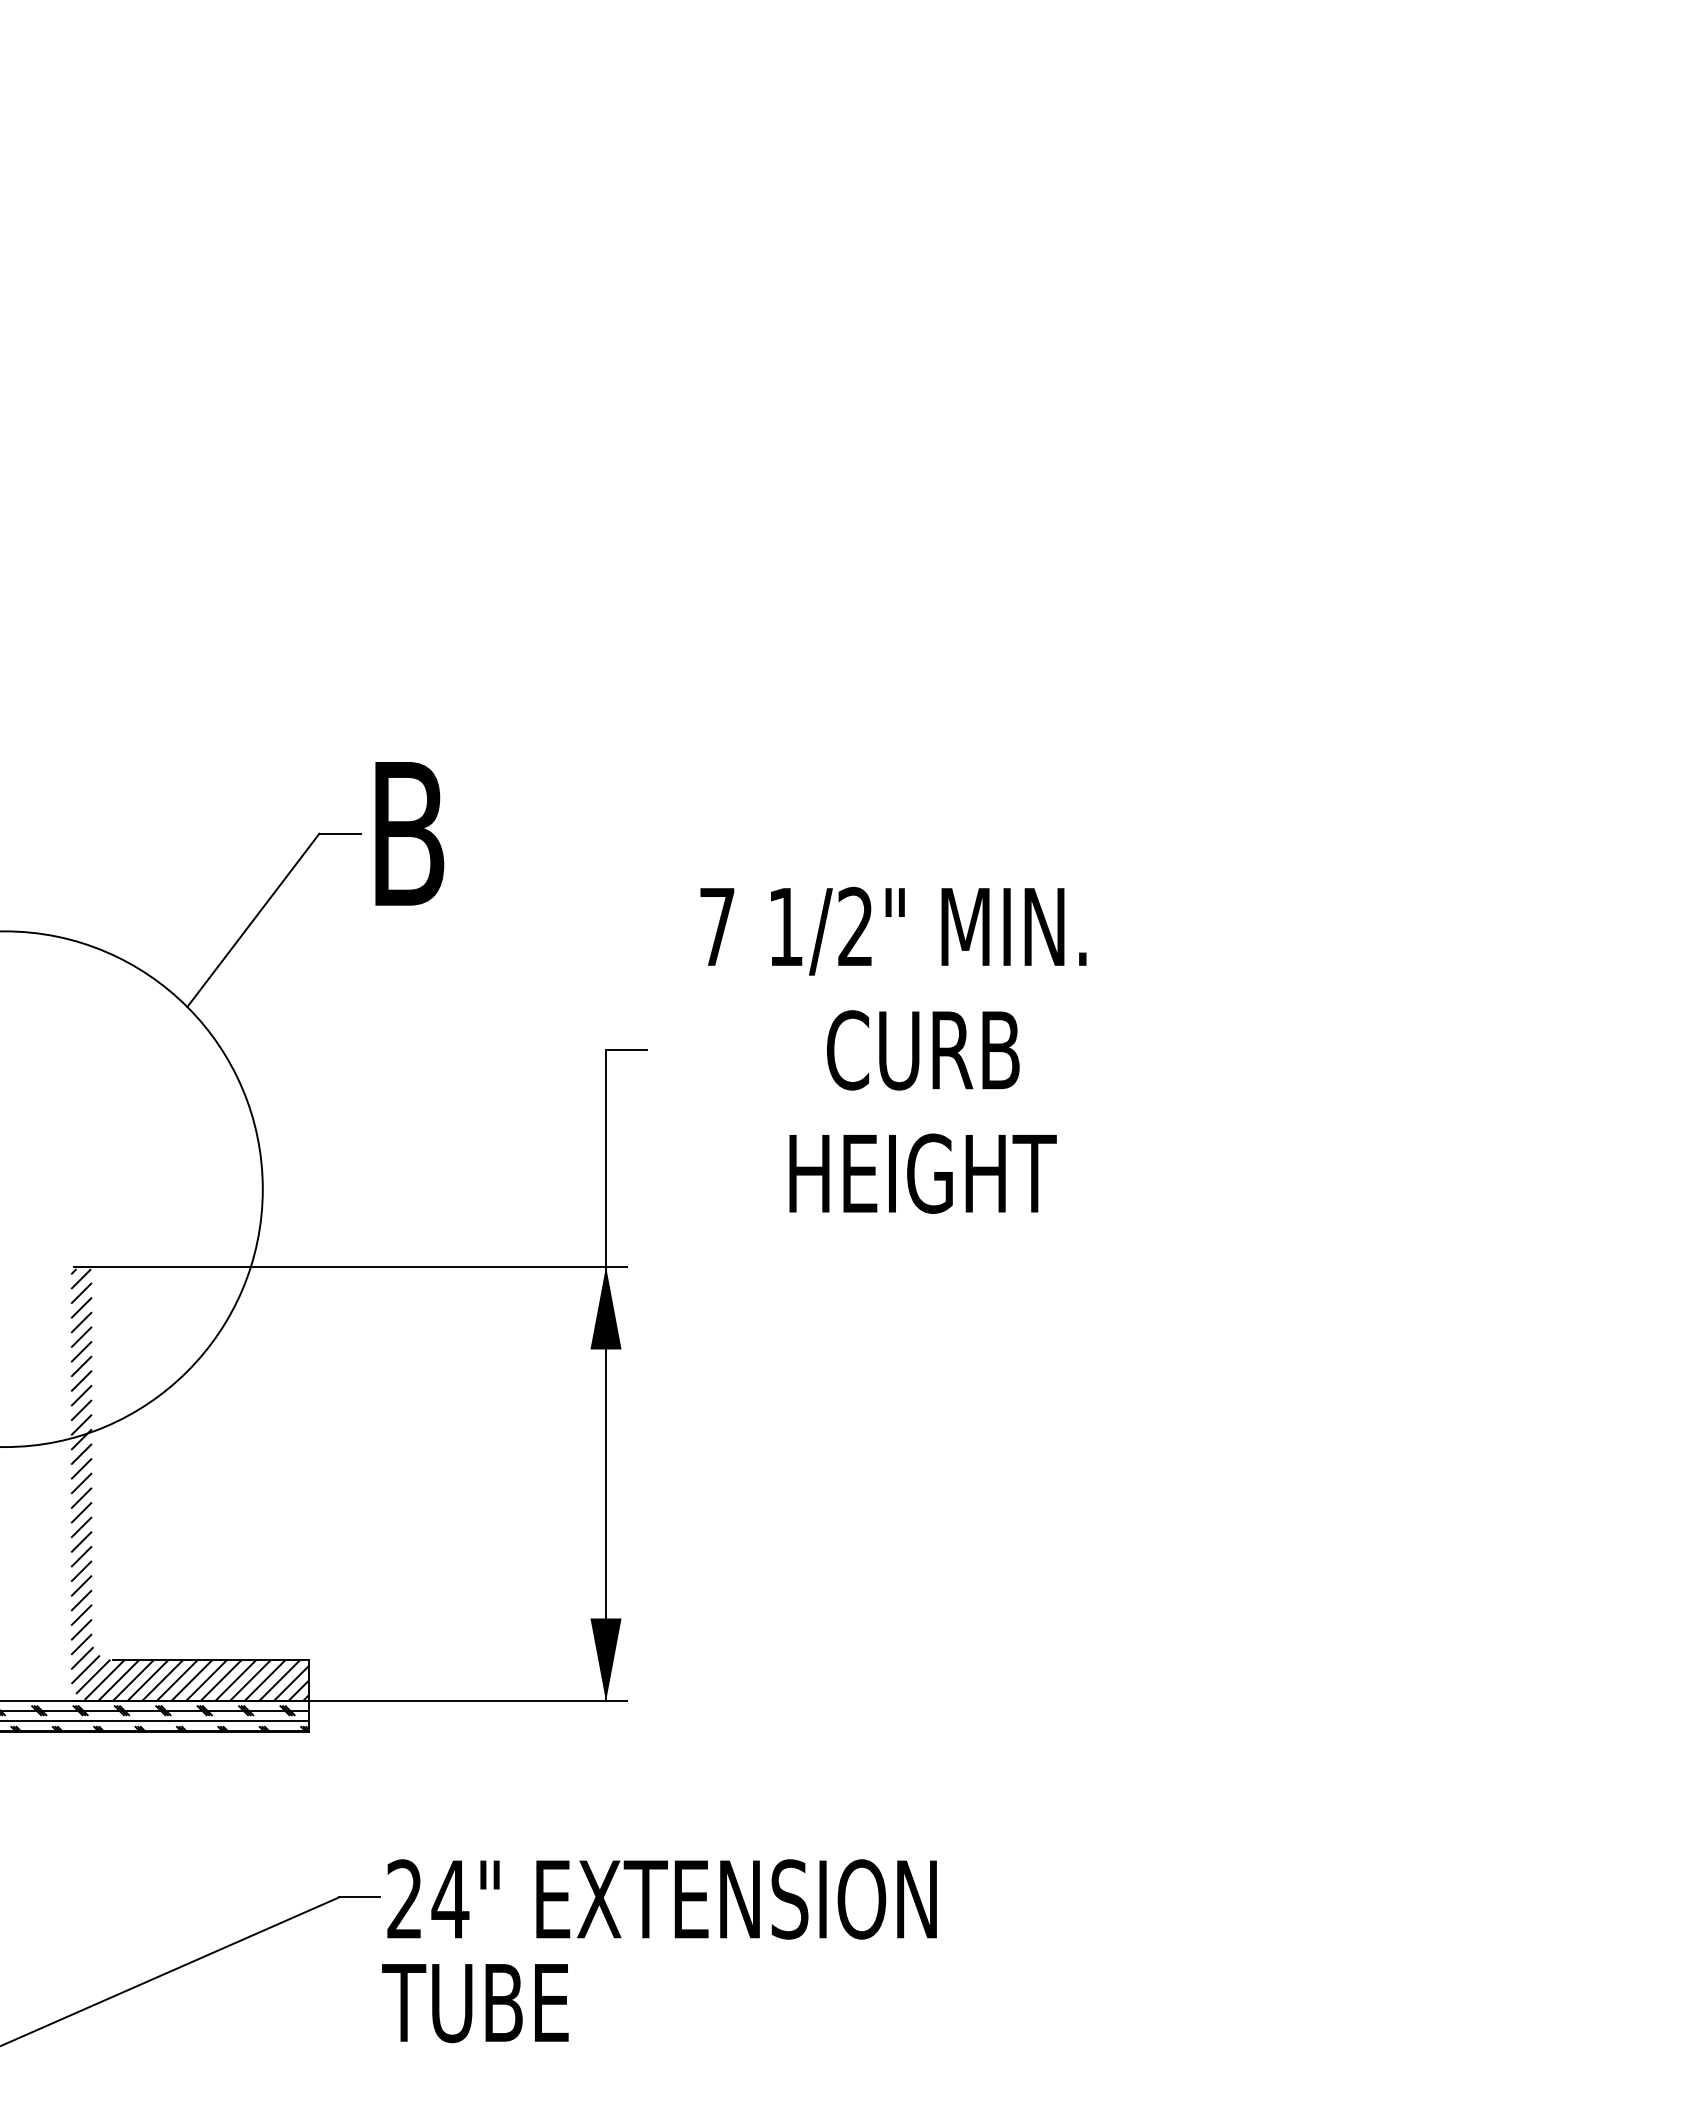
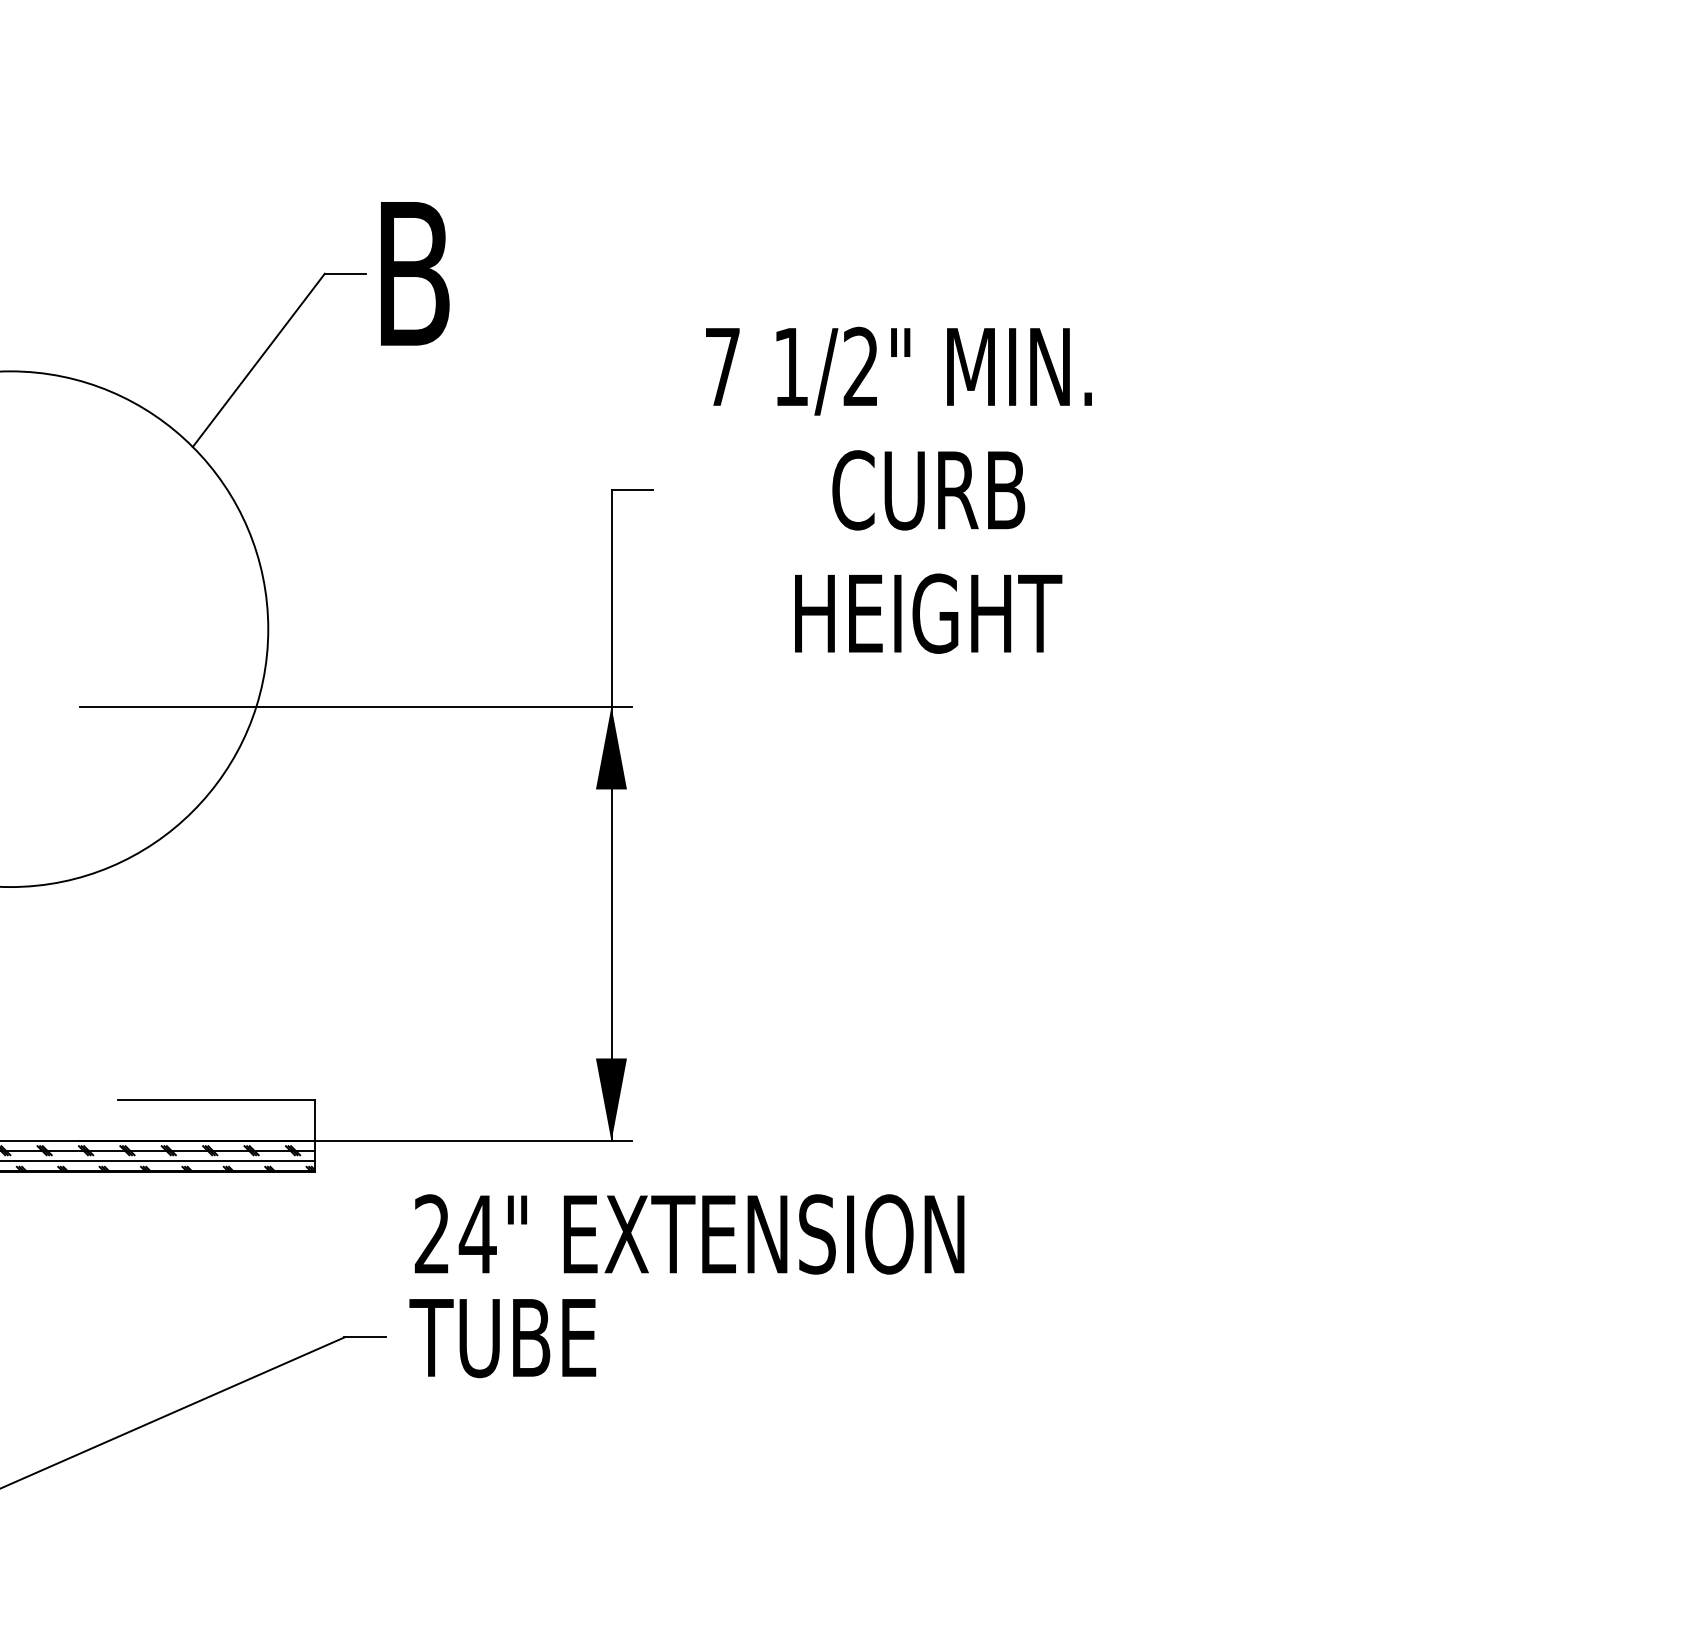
hatch: (190, 1485) -> (195, 925), removed
text: (659, 1951) -> (686, 1286), moved

